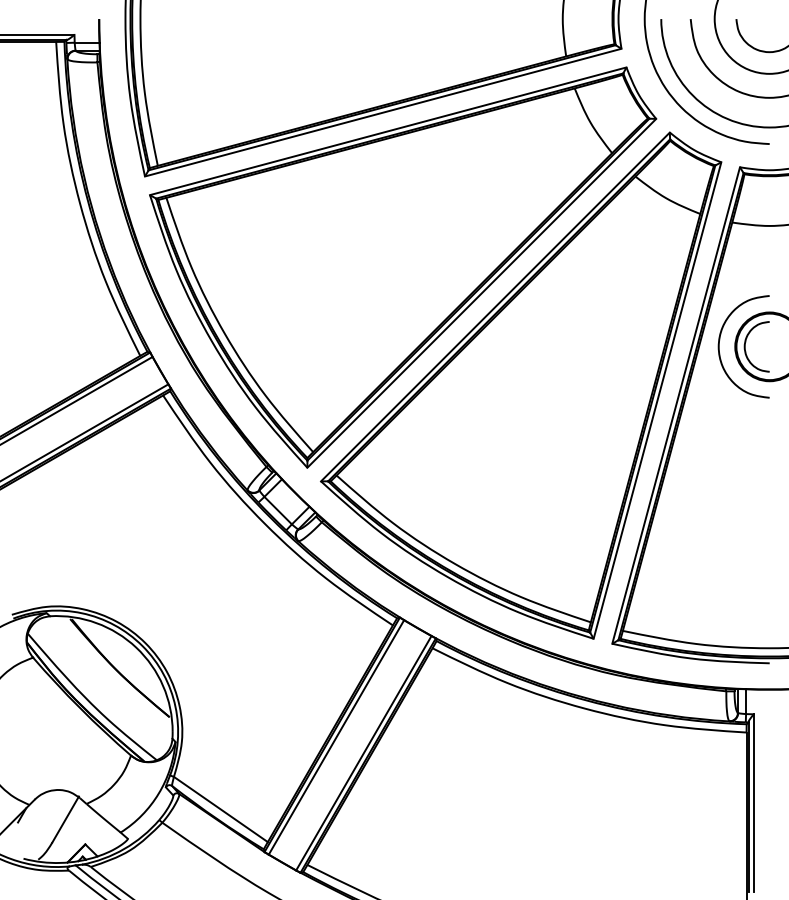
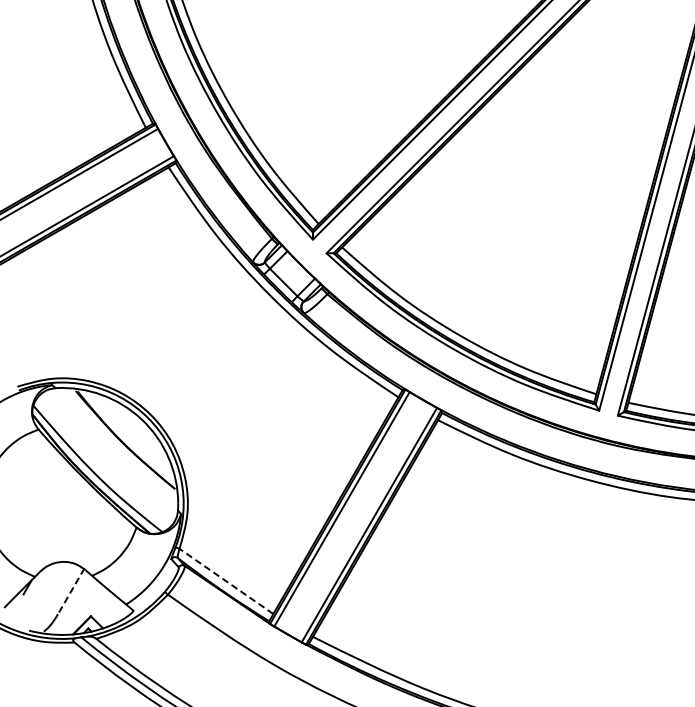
line: (220, 809) -> (226, 581), solid -> dashed
line: (65, 819) -> (71, 591), solid -> dashed

